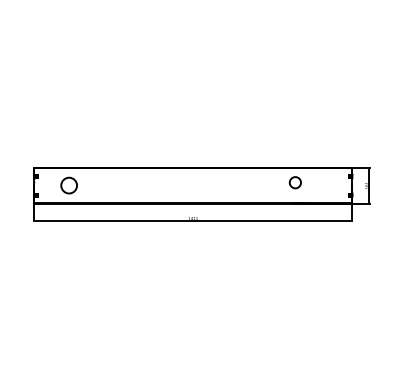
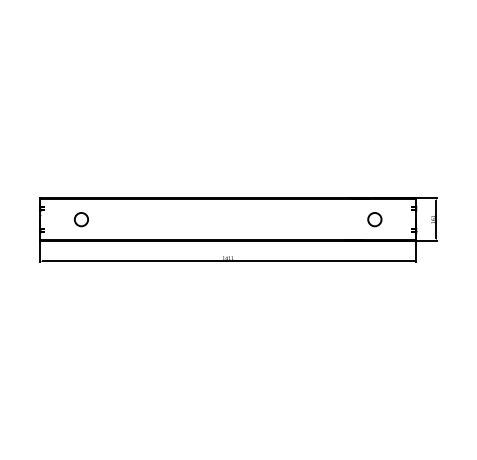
circle: (294, 182) -> (373, 219), moved
circle: (68, 185) -> (80, 219), size x0.71

